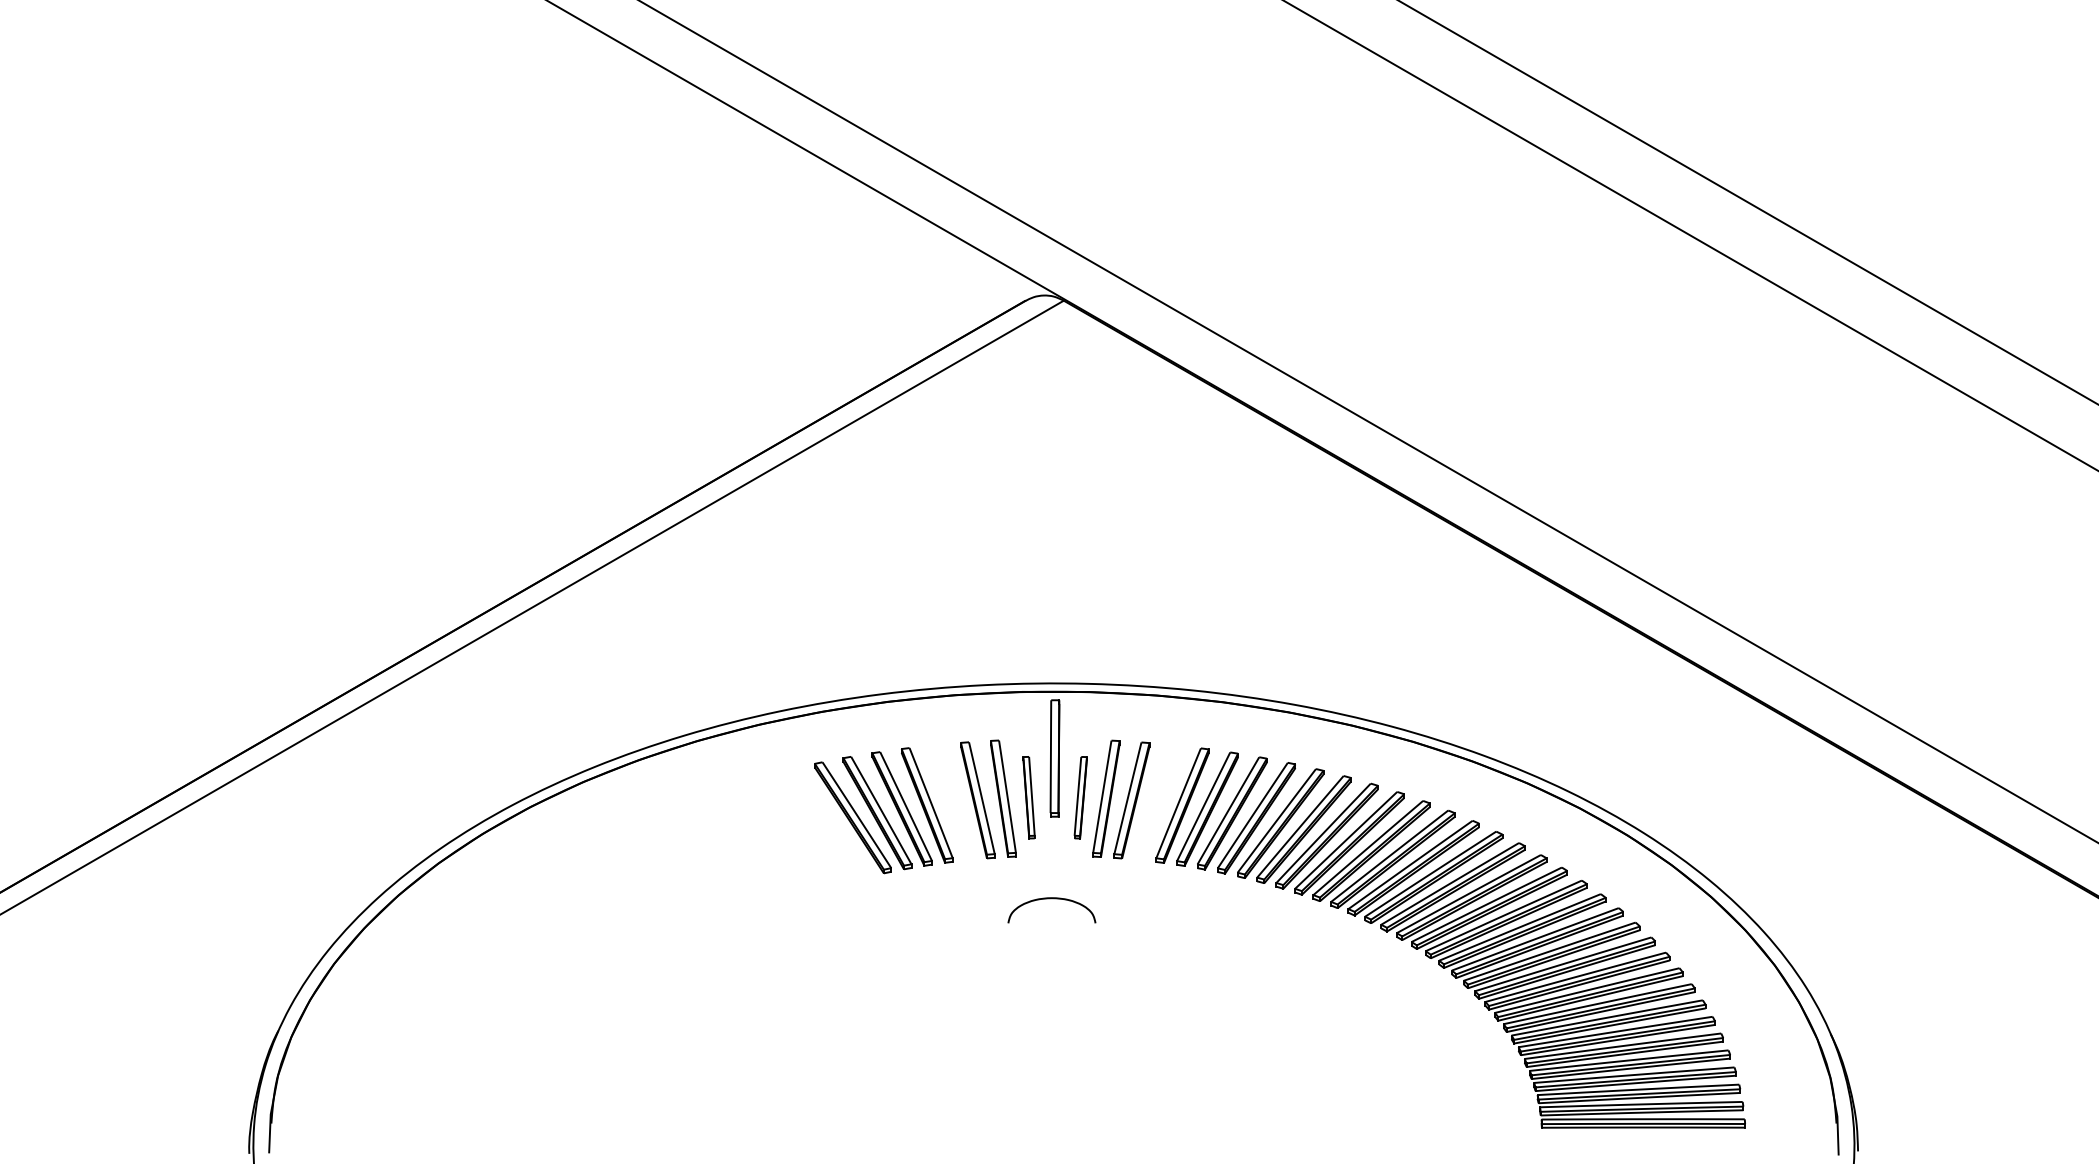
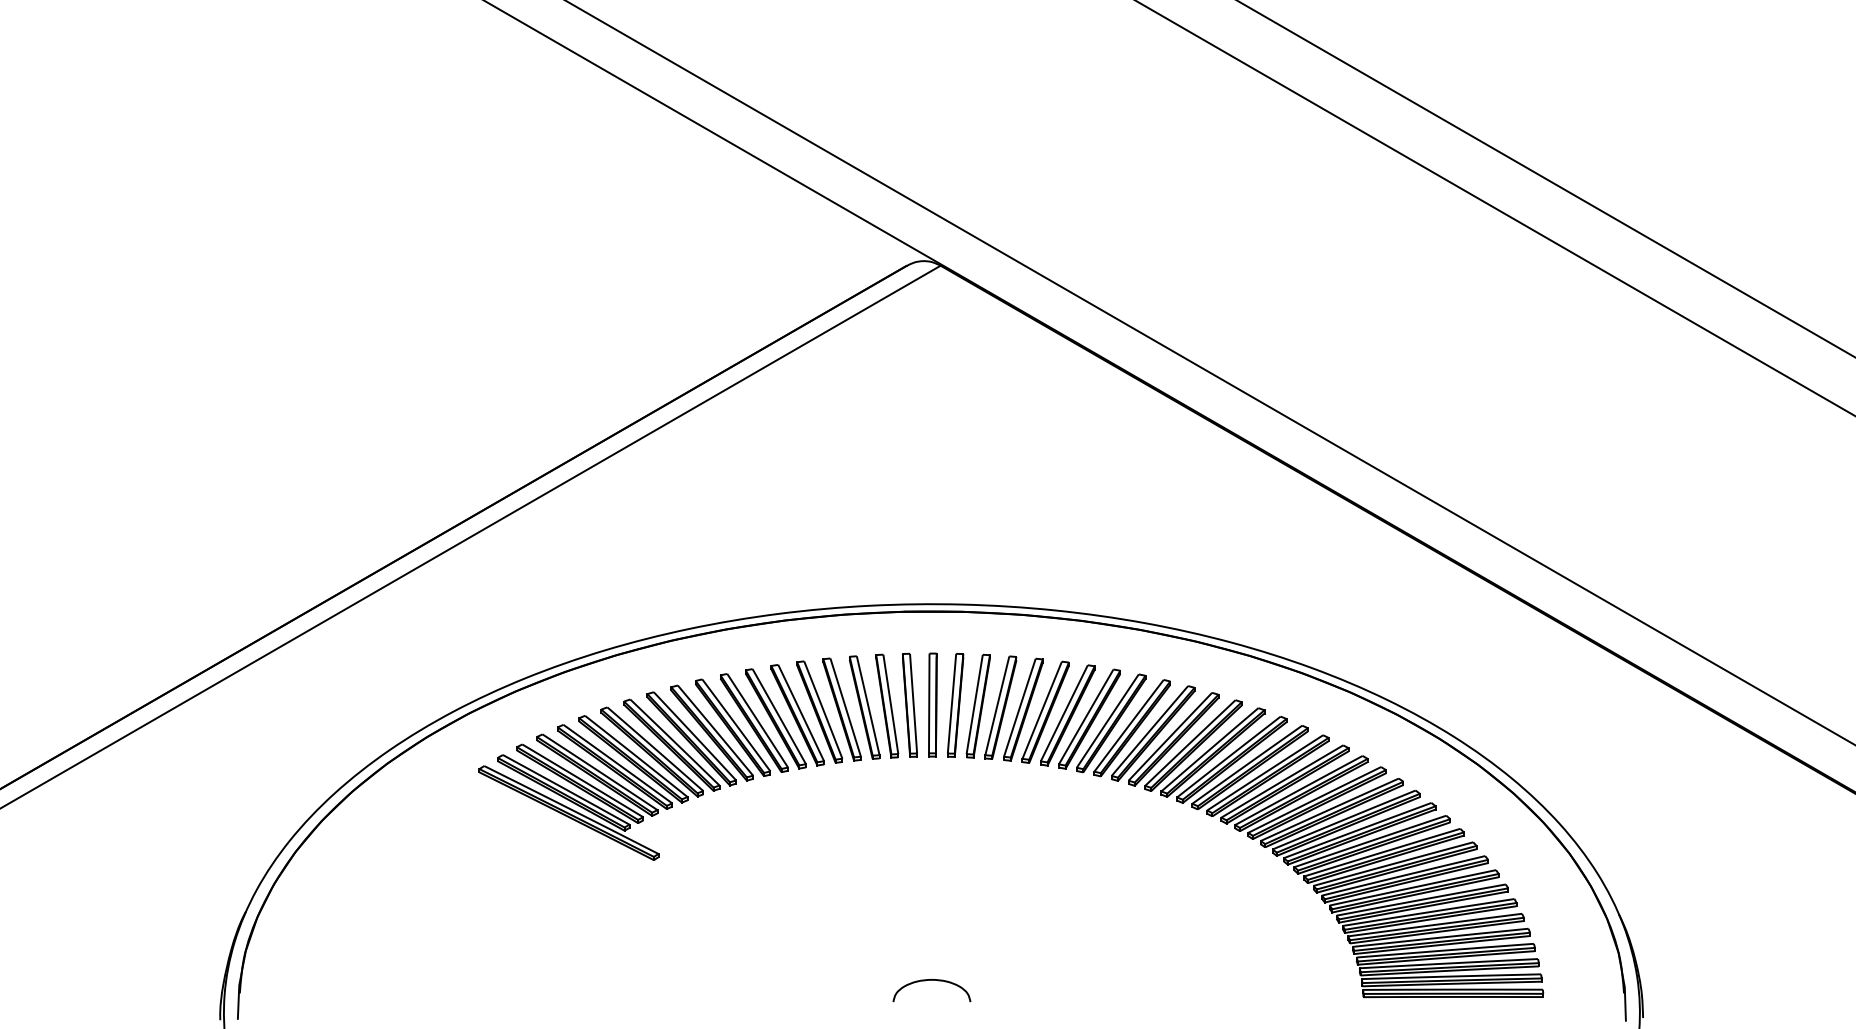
part: (1054, 758) -> (932, 705), moved
part: (1028, 797) -> (909, 705), size x1.43
part: (1080, 797) -> (955, 705), size x1.43
part: (952, 802) -> (842, 709), added
part: (1156, 802) -> (1022, 709), added
part: (706, 870) -> (624, 769), added
curve: (1051, 899) -> (931, 981), moved

